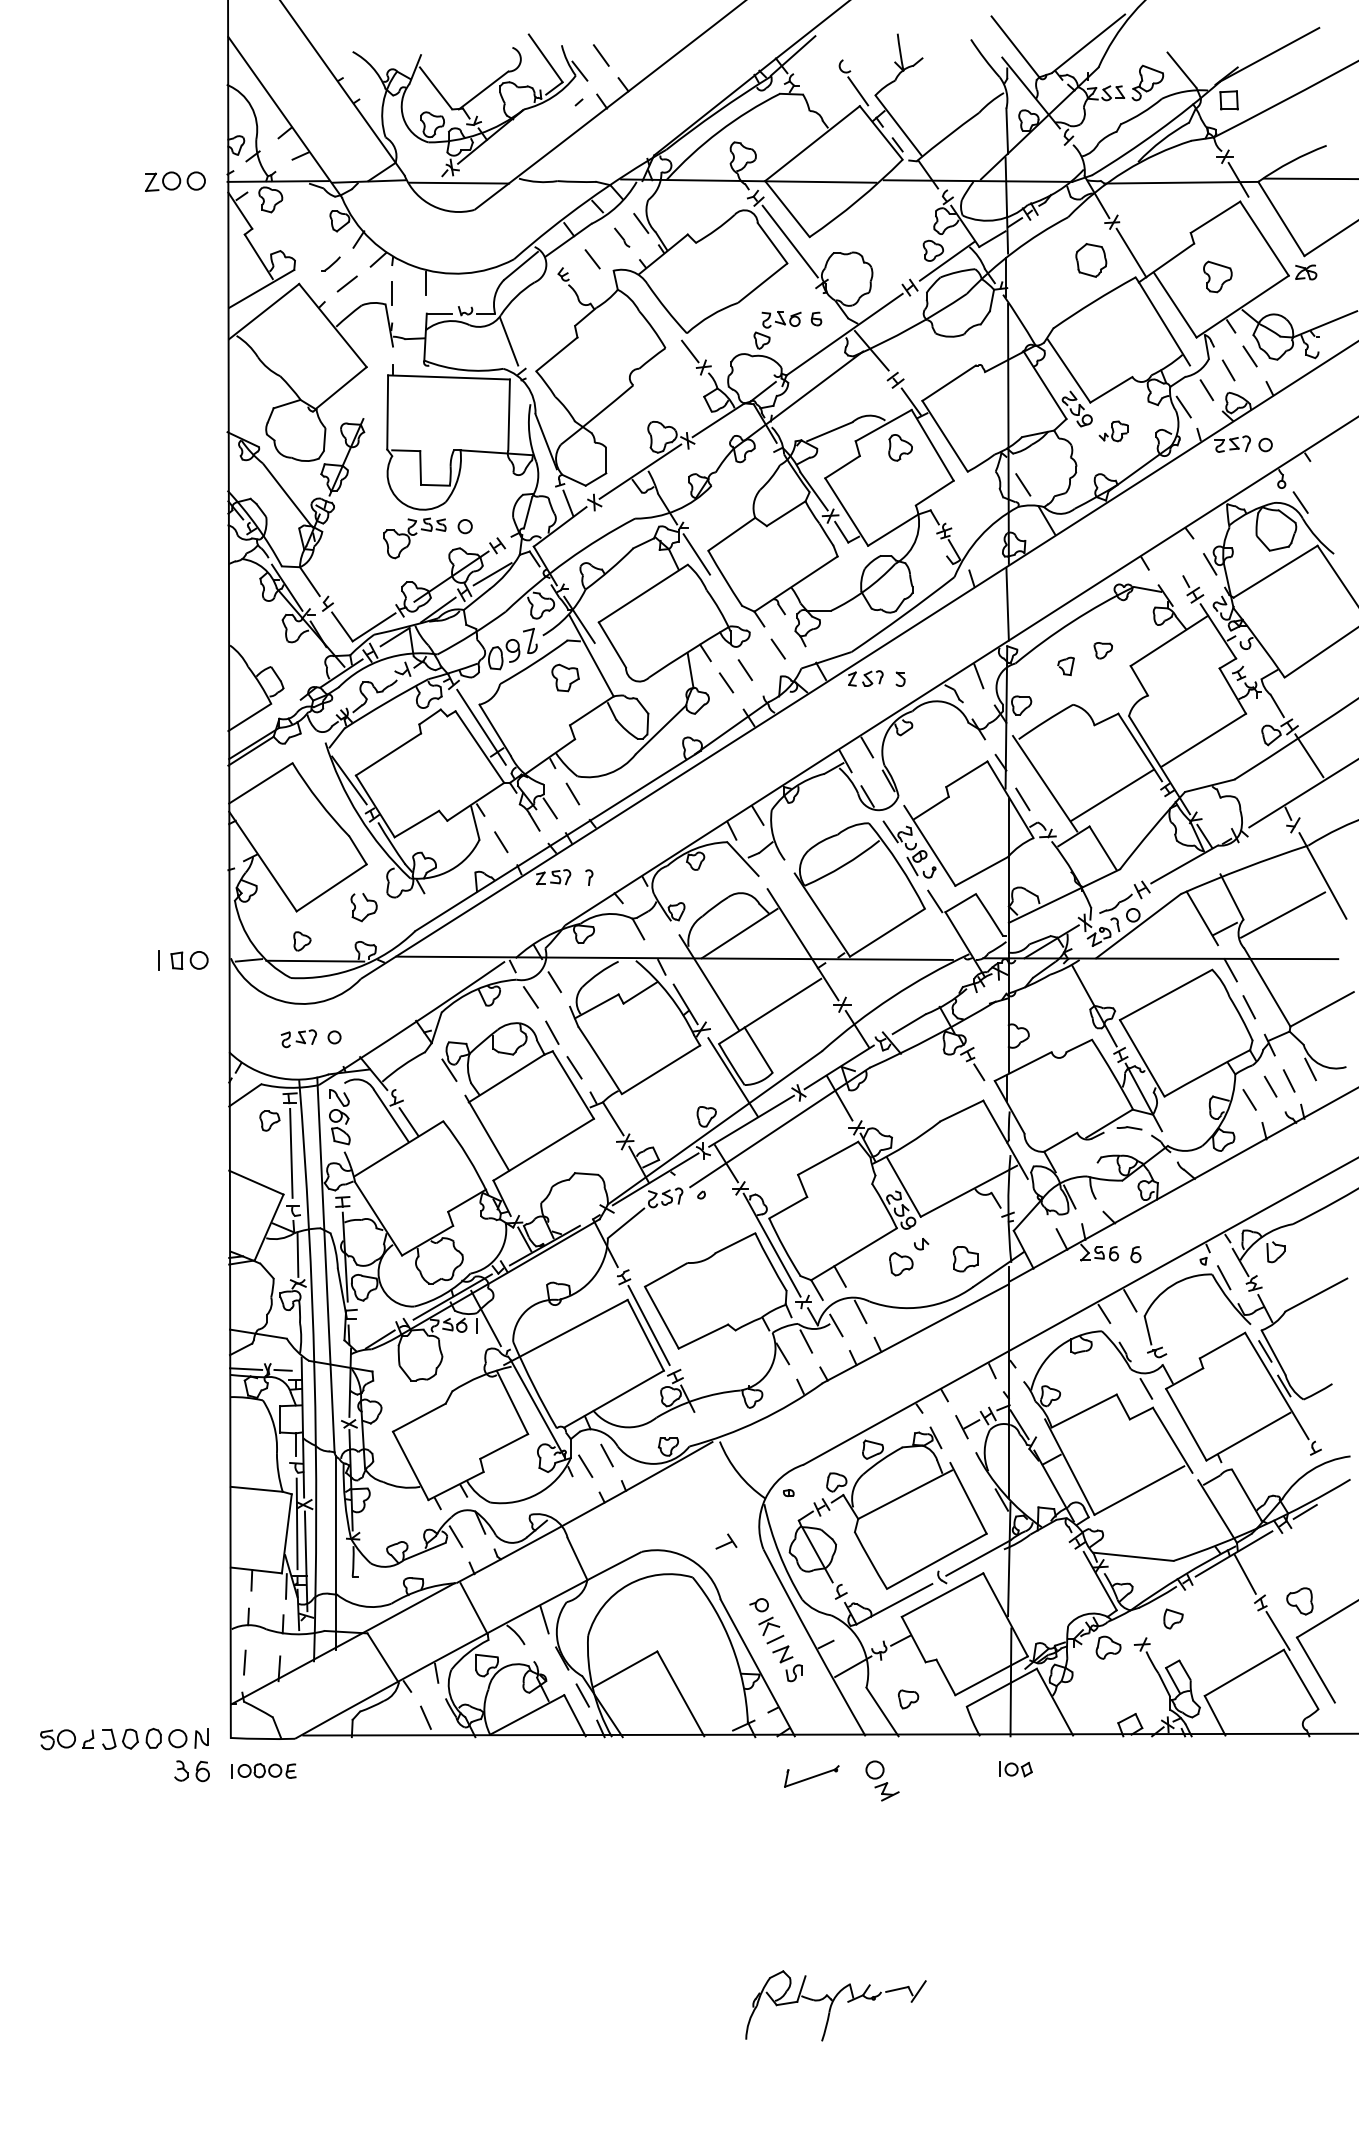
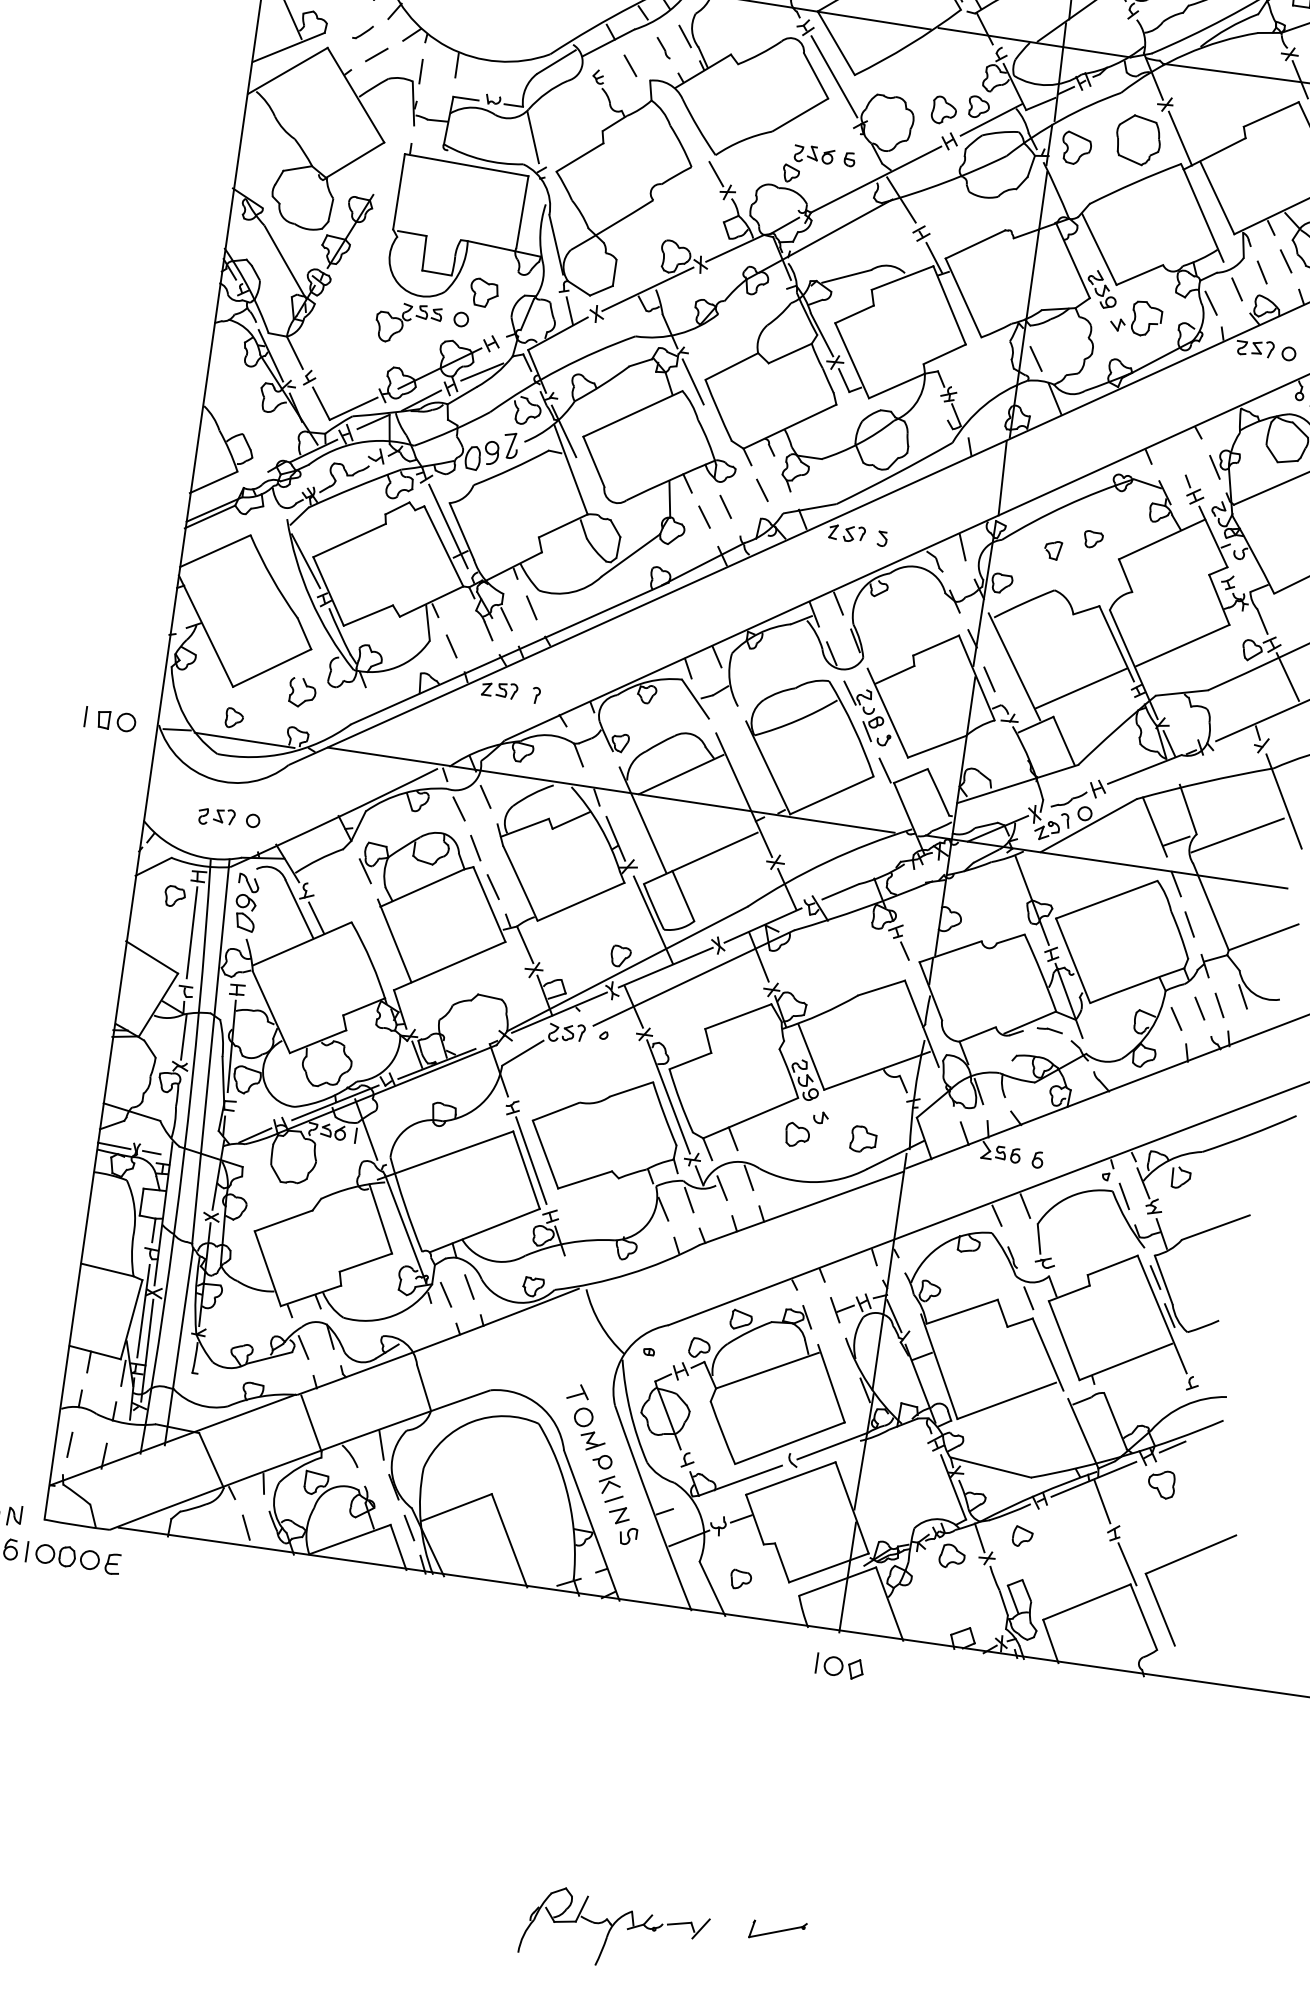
part: (1091, 260) -> (1138, 140), size x1.43
part: (1217, 276) -> (1076, 147), moved
part: (1113, 431) -> (1135, 317), size x1.67
part: (900, 447) -> (944, 110), moved
part: (565, 677) -> (484, 292), moved
part: (1299, 1601) -> (1161, 1484), moved
line: (1131, 1625) -> (978, 1537), added
part: (1015, 1769) -> (839, 1666), size x1.43
part: (263, 1770) -> (73, 1557), size x1.43
part: (811, 1776) -> (777, 1930), moved
part: (882, 1780) -> (589, 1429), moved
part: (835, 2005) -> (614, 1930), moved

